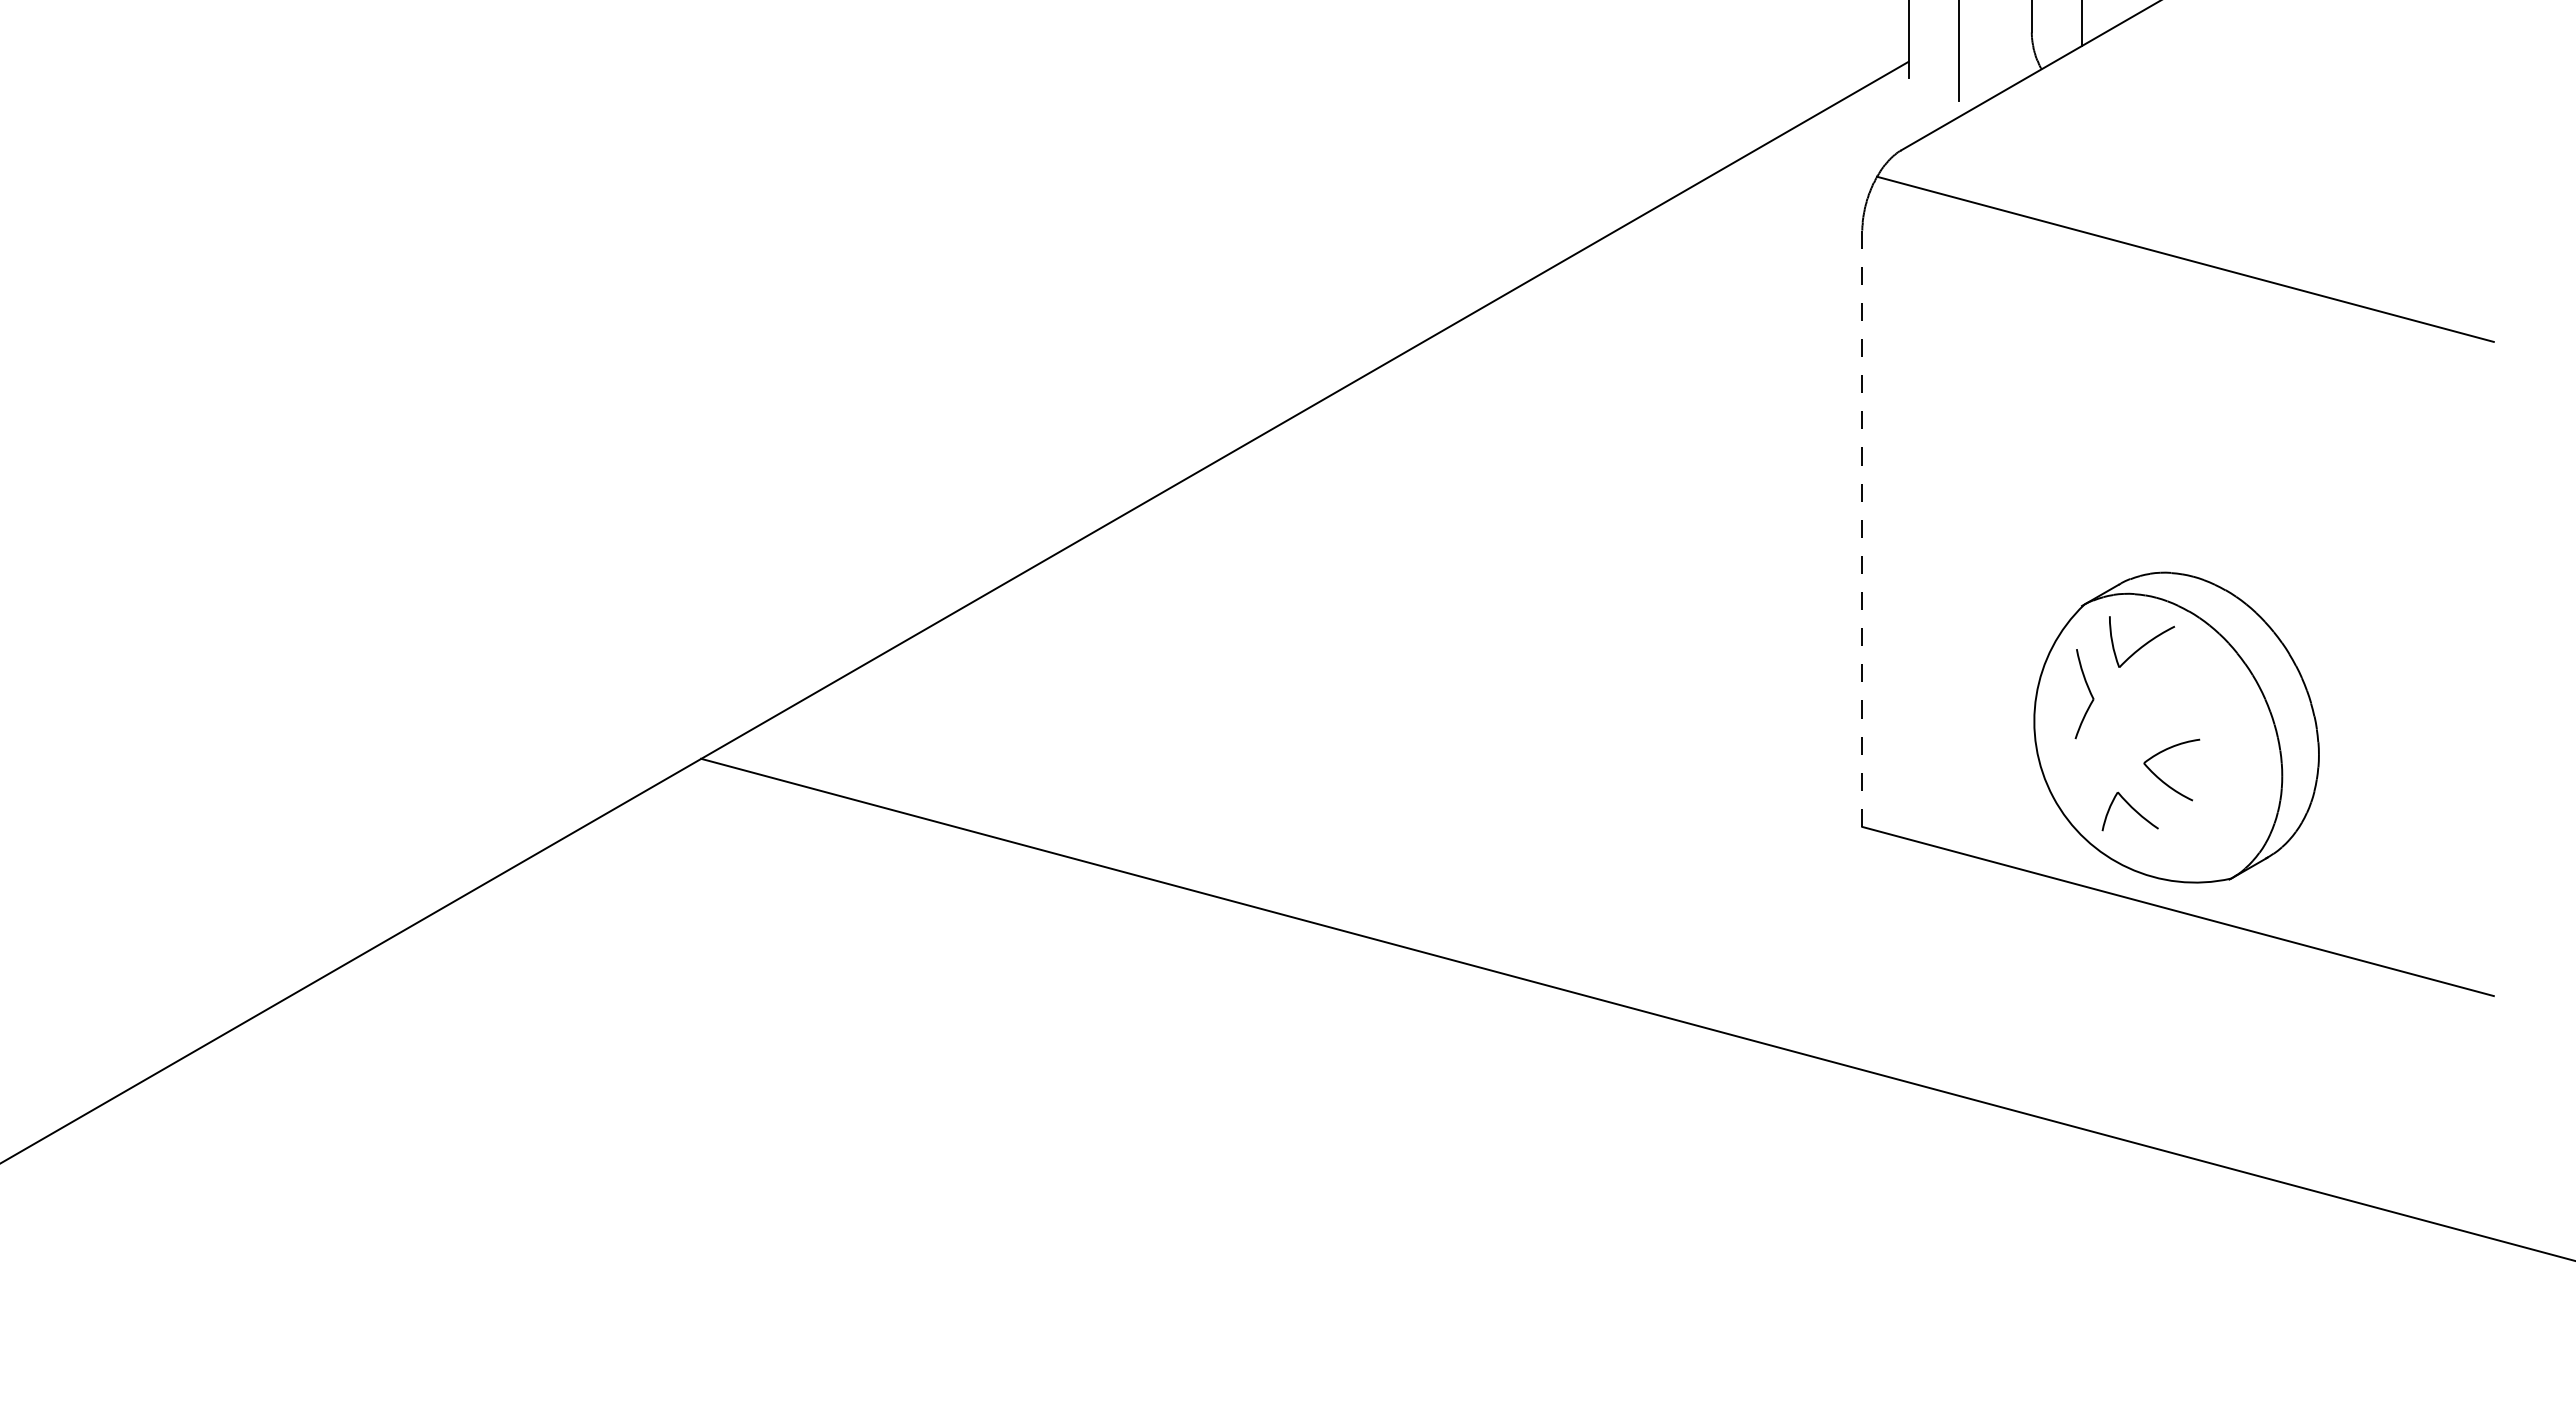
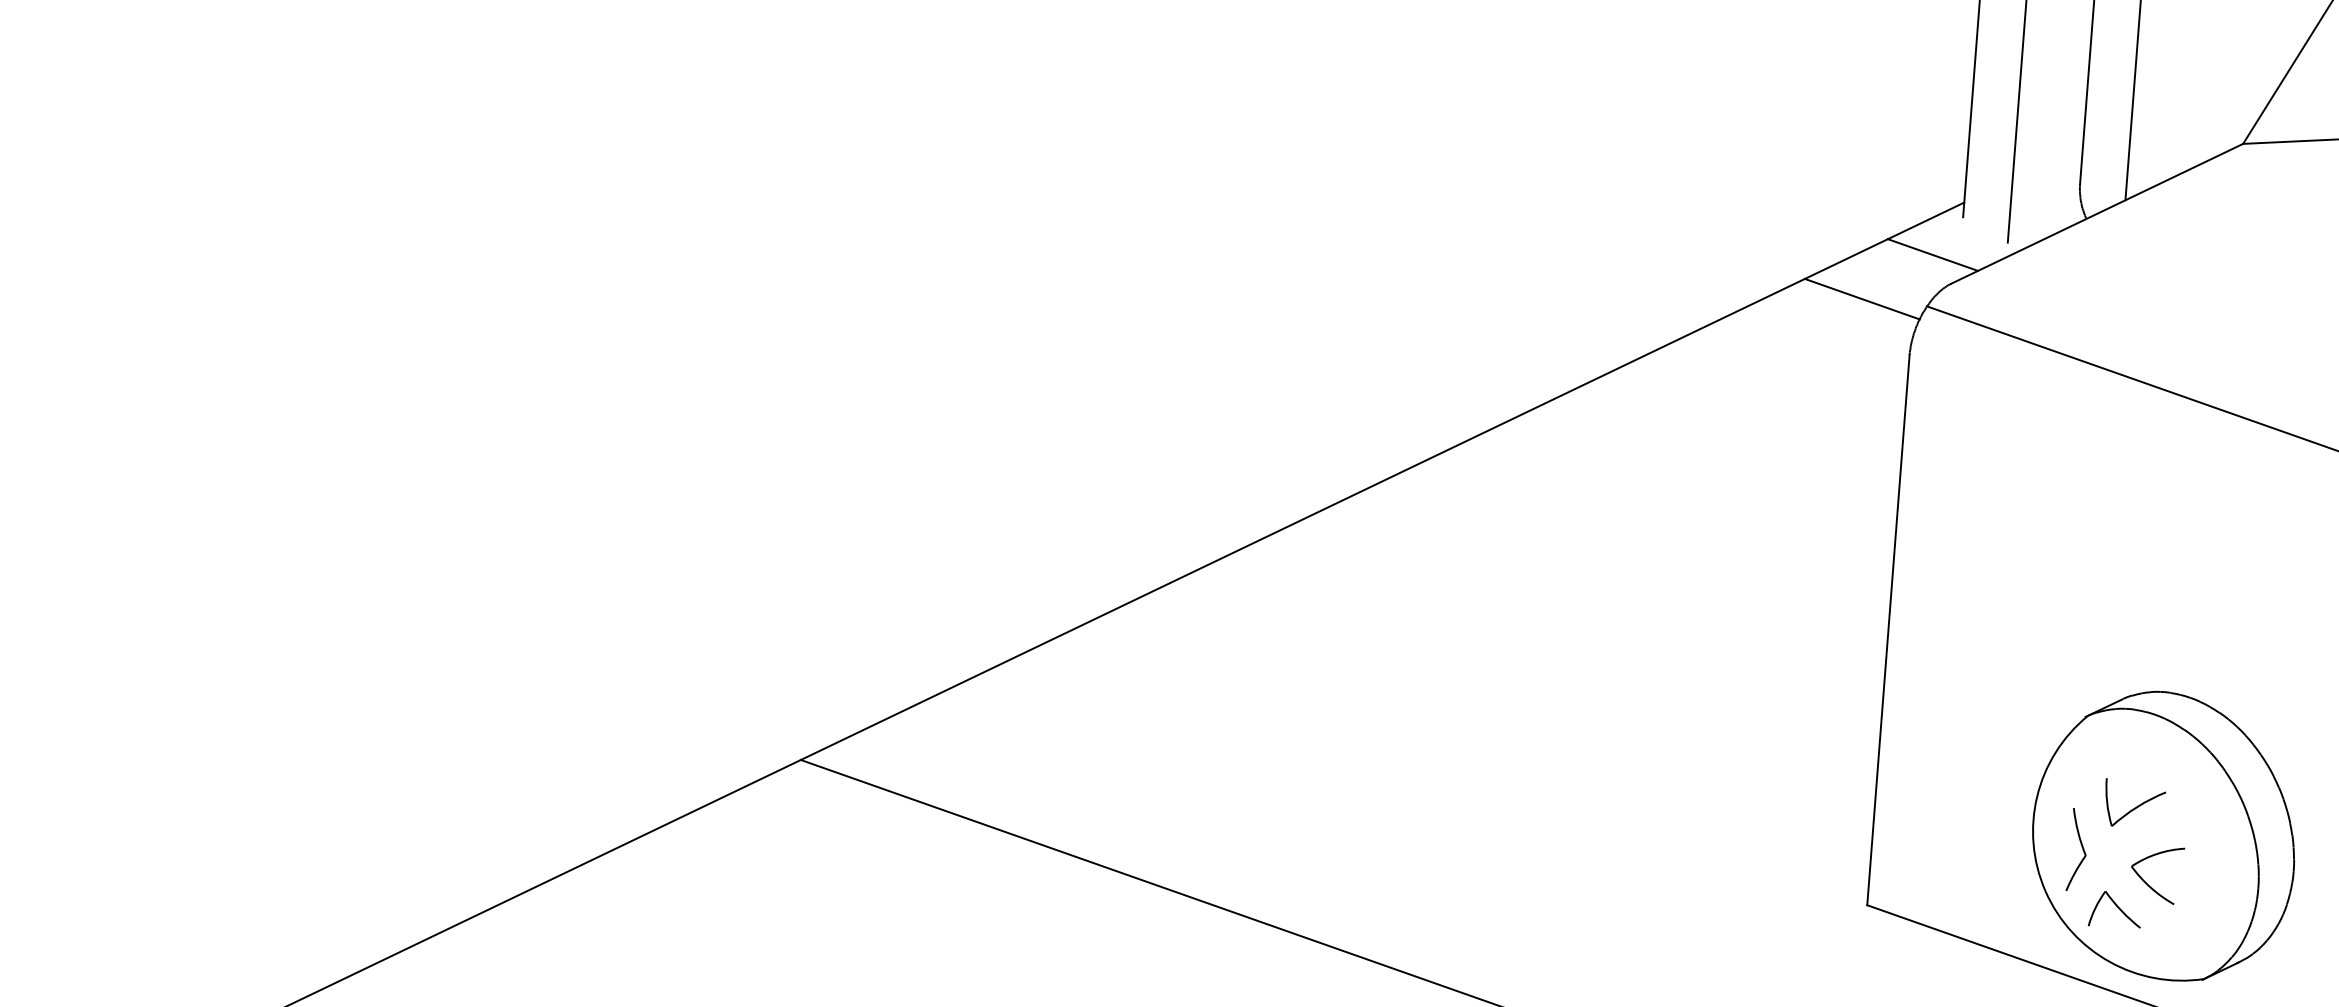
line: (1878, 120) -> (1932, 254), added
line: (1806, 174) -> (1862, 299), added
line: (1862, 529) -> (1888, 630), dashed -> solid
part: (2141, 641) -> (2134, 803), moved
part: (2084, 694) -> (2077, 850), moved

